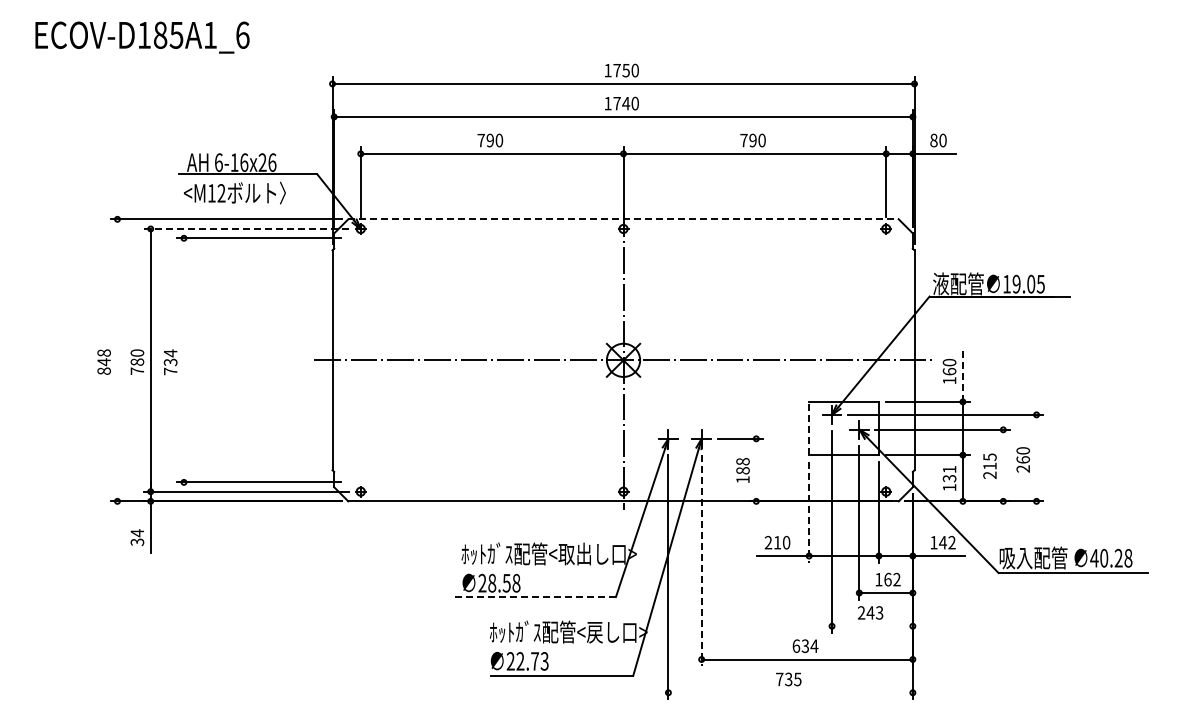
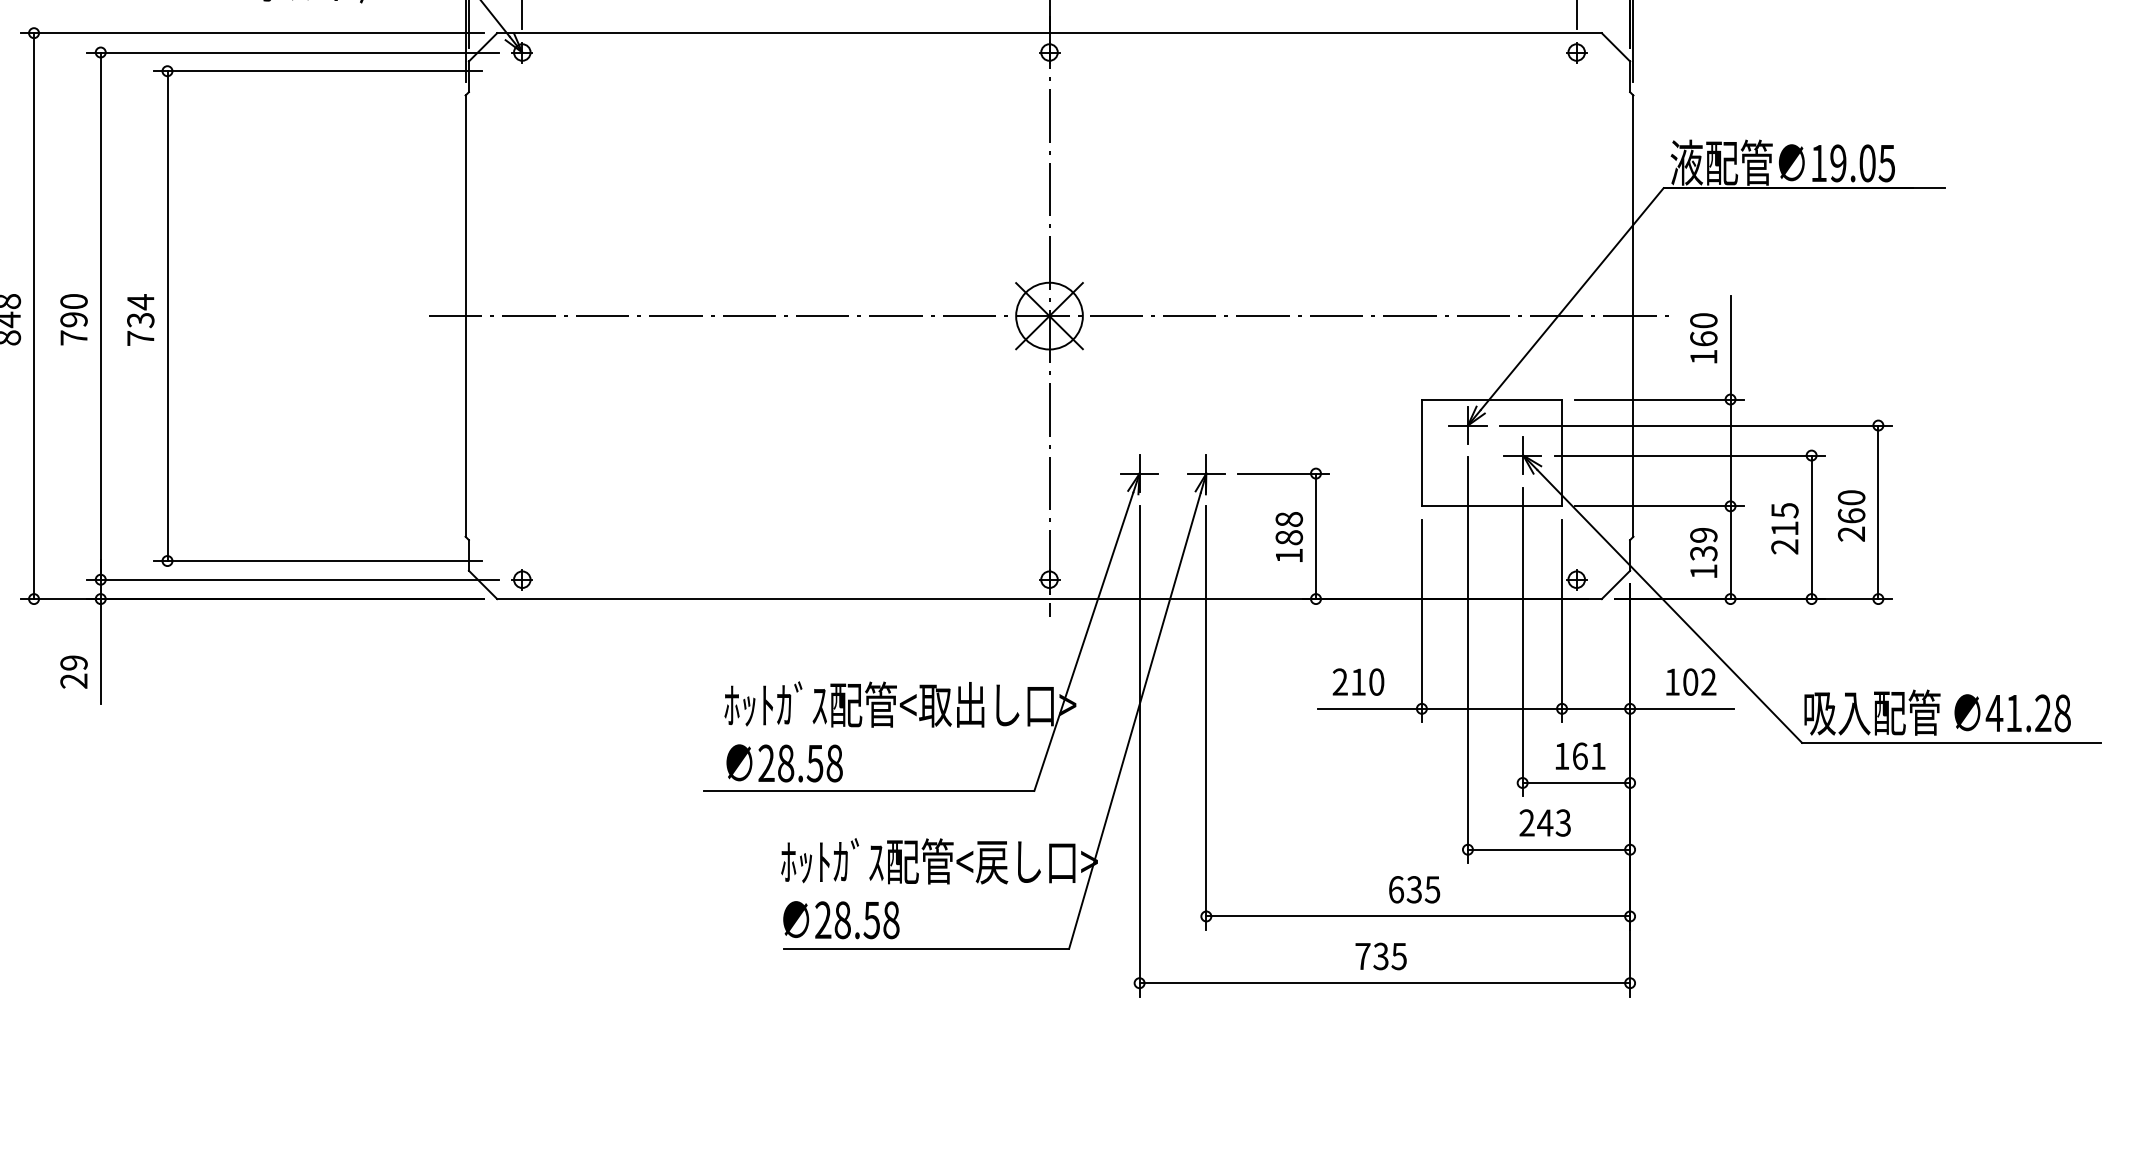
line: (624, 219) -> (1051, 33), dashed -> solid
line: (246, 228) -> (292, 51), dashed -> solid
line: (117, 360) -> (34, 316), added
line: (183, 360) -> (166, 316), added
text: (137, 361) -> (74, 318), 780 -> 790
line: (962, 376) -> (1729, 348), dashed -> solid
line: (809, 428) -> (1422, 452), dashed -> solid
line: (1036, 457) -> (1878, 511), added
line: (1003, 465) -> (1812, 527), added
line: (756, 469) -> (1316, 535), added
text: (949, 469) -> (1703, 535), 131 -> 139
line: (809, 512) -> (1422, 621), dashed -> solid
text: (137, 537) -> (74, 671), 34 -> 29
text: (942, 542) -> (1689, 681), 142 -> 102
text: (1104, 557) -> (2014, 711), 40.28 -> 41.28
line: (701, 560) -> (1205, 717), dashed -> solid
text: (896, 579) -> (1597, 755), 162 -> 161
line: (533, 596) -> (868, 790), dashed -> solid
line: (872, 626) -> (1549, 850), added
text: (814, 645) -> (1432, 888), 634 -> 635
text: (532, 661) -> (866, 920), 22.73 -> 28.58
line: (790, 692) -> (1384, 982), added

